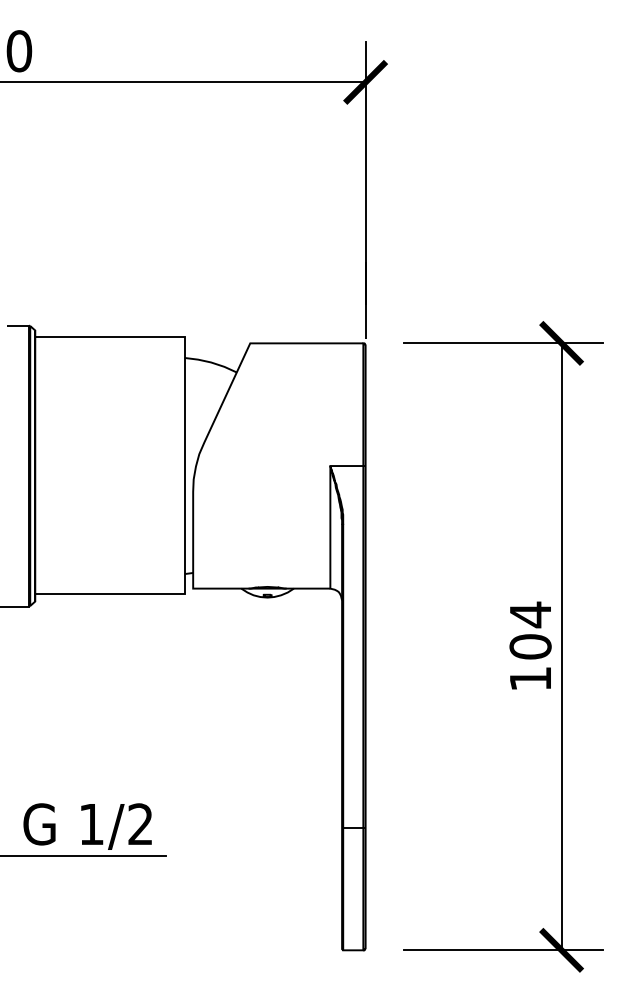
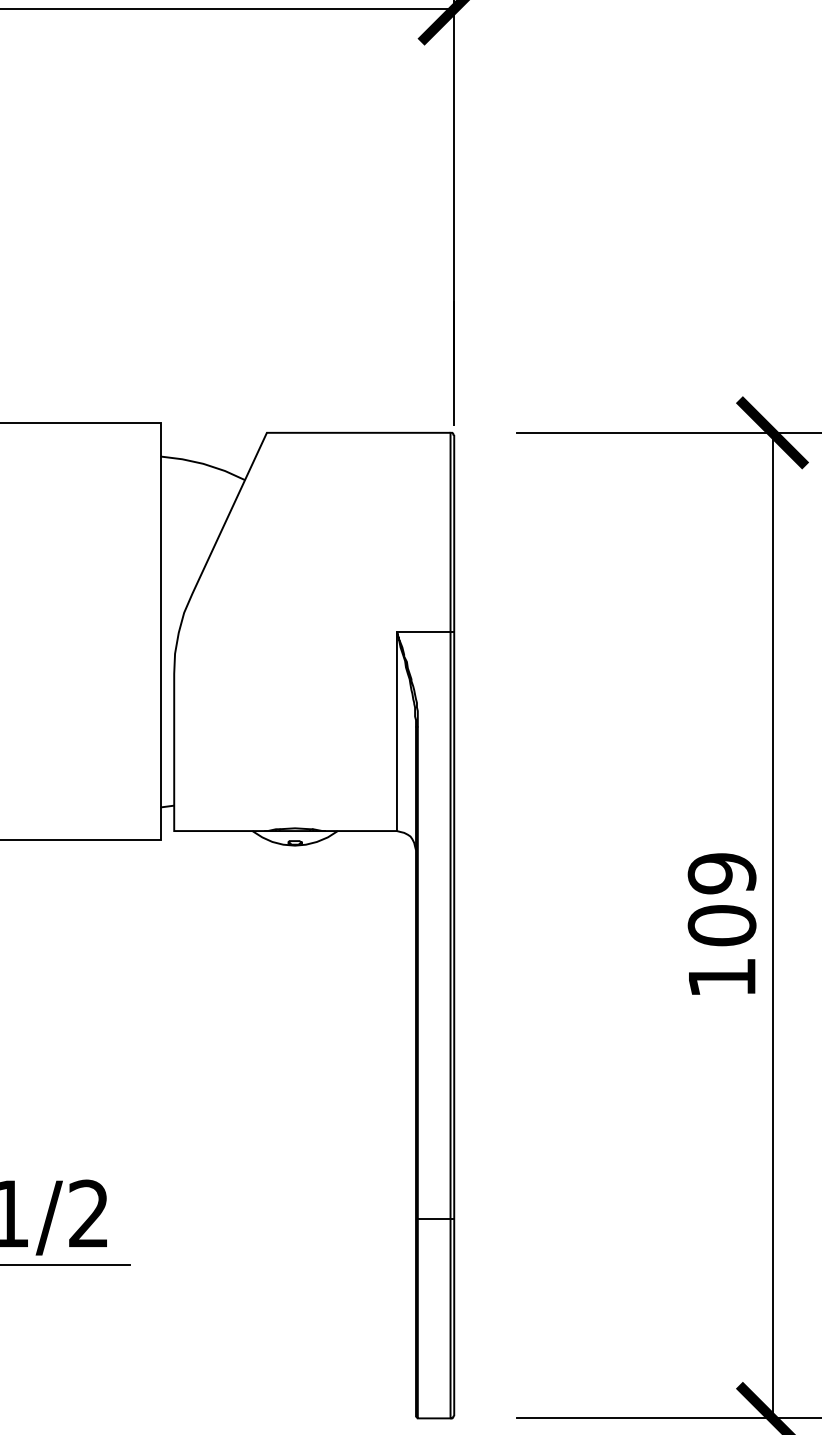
text: (530, 614) -> (721, 873), 104 -> 109

